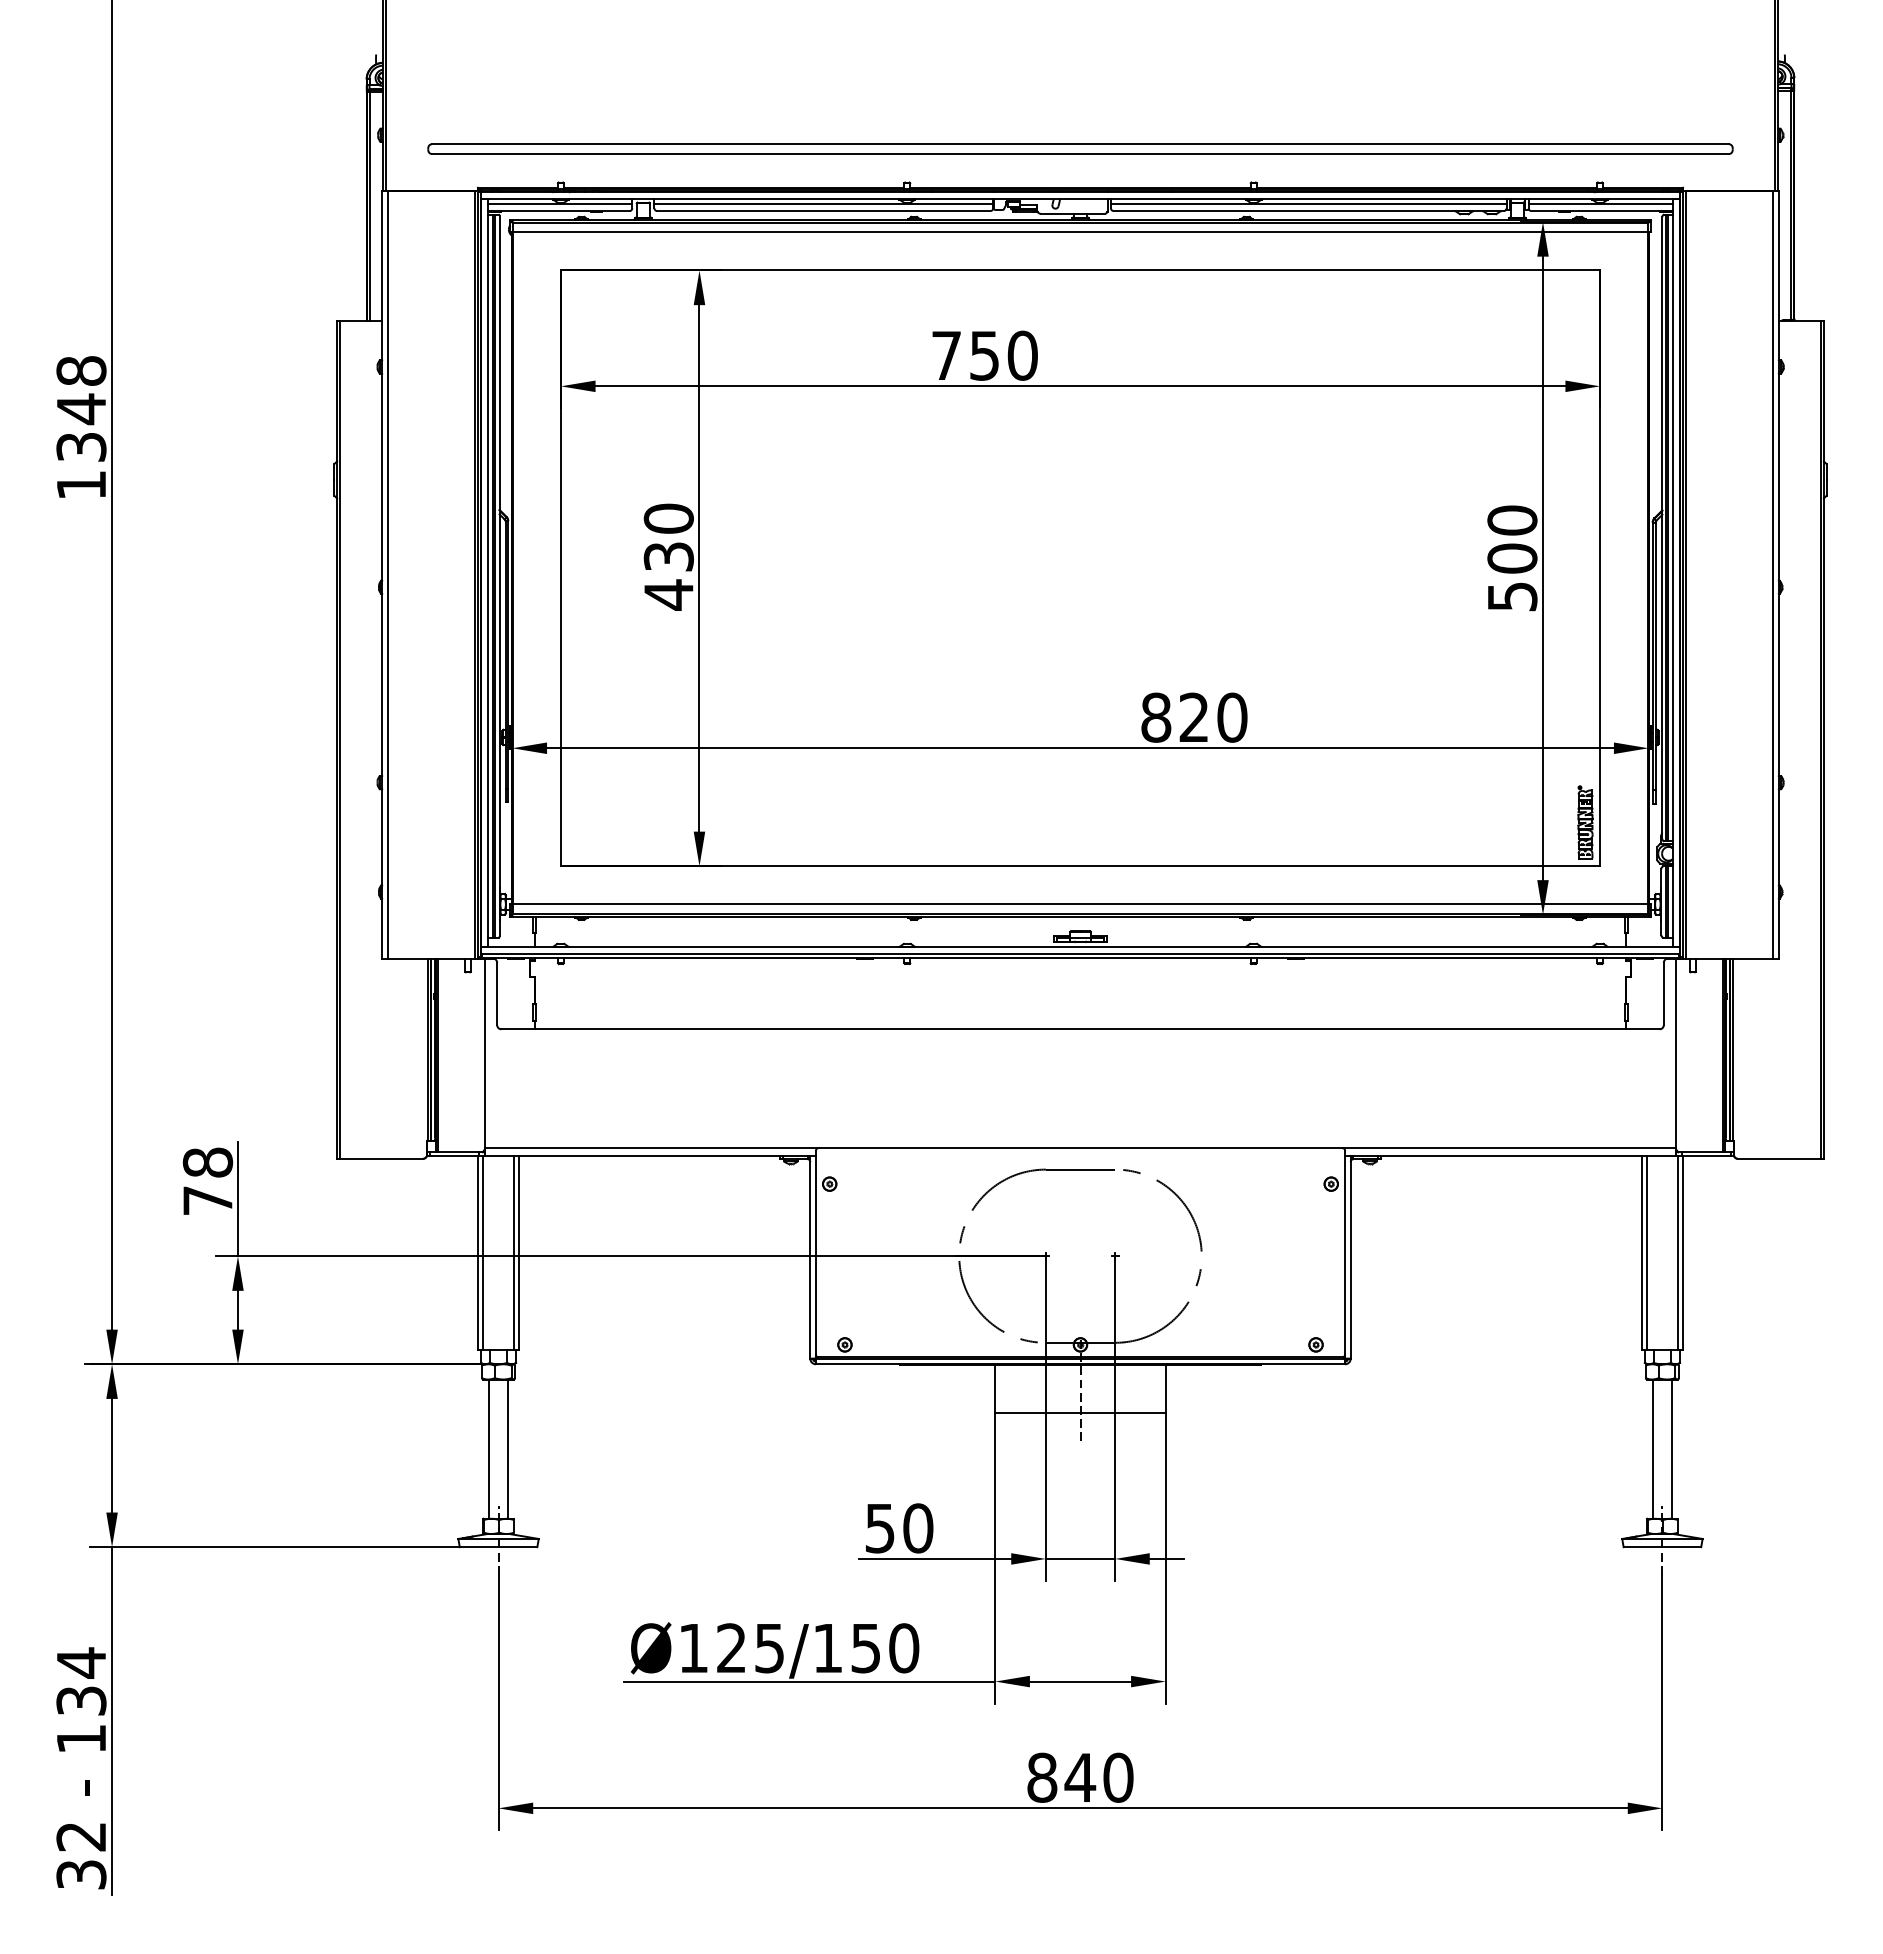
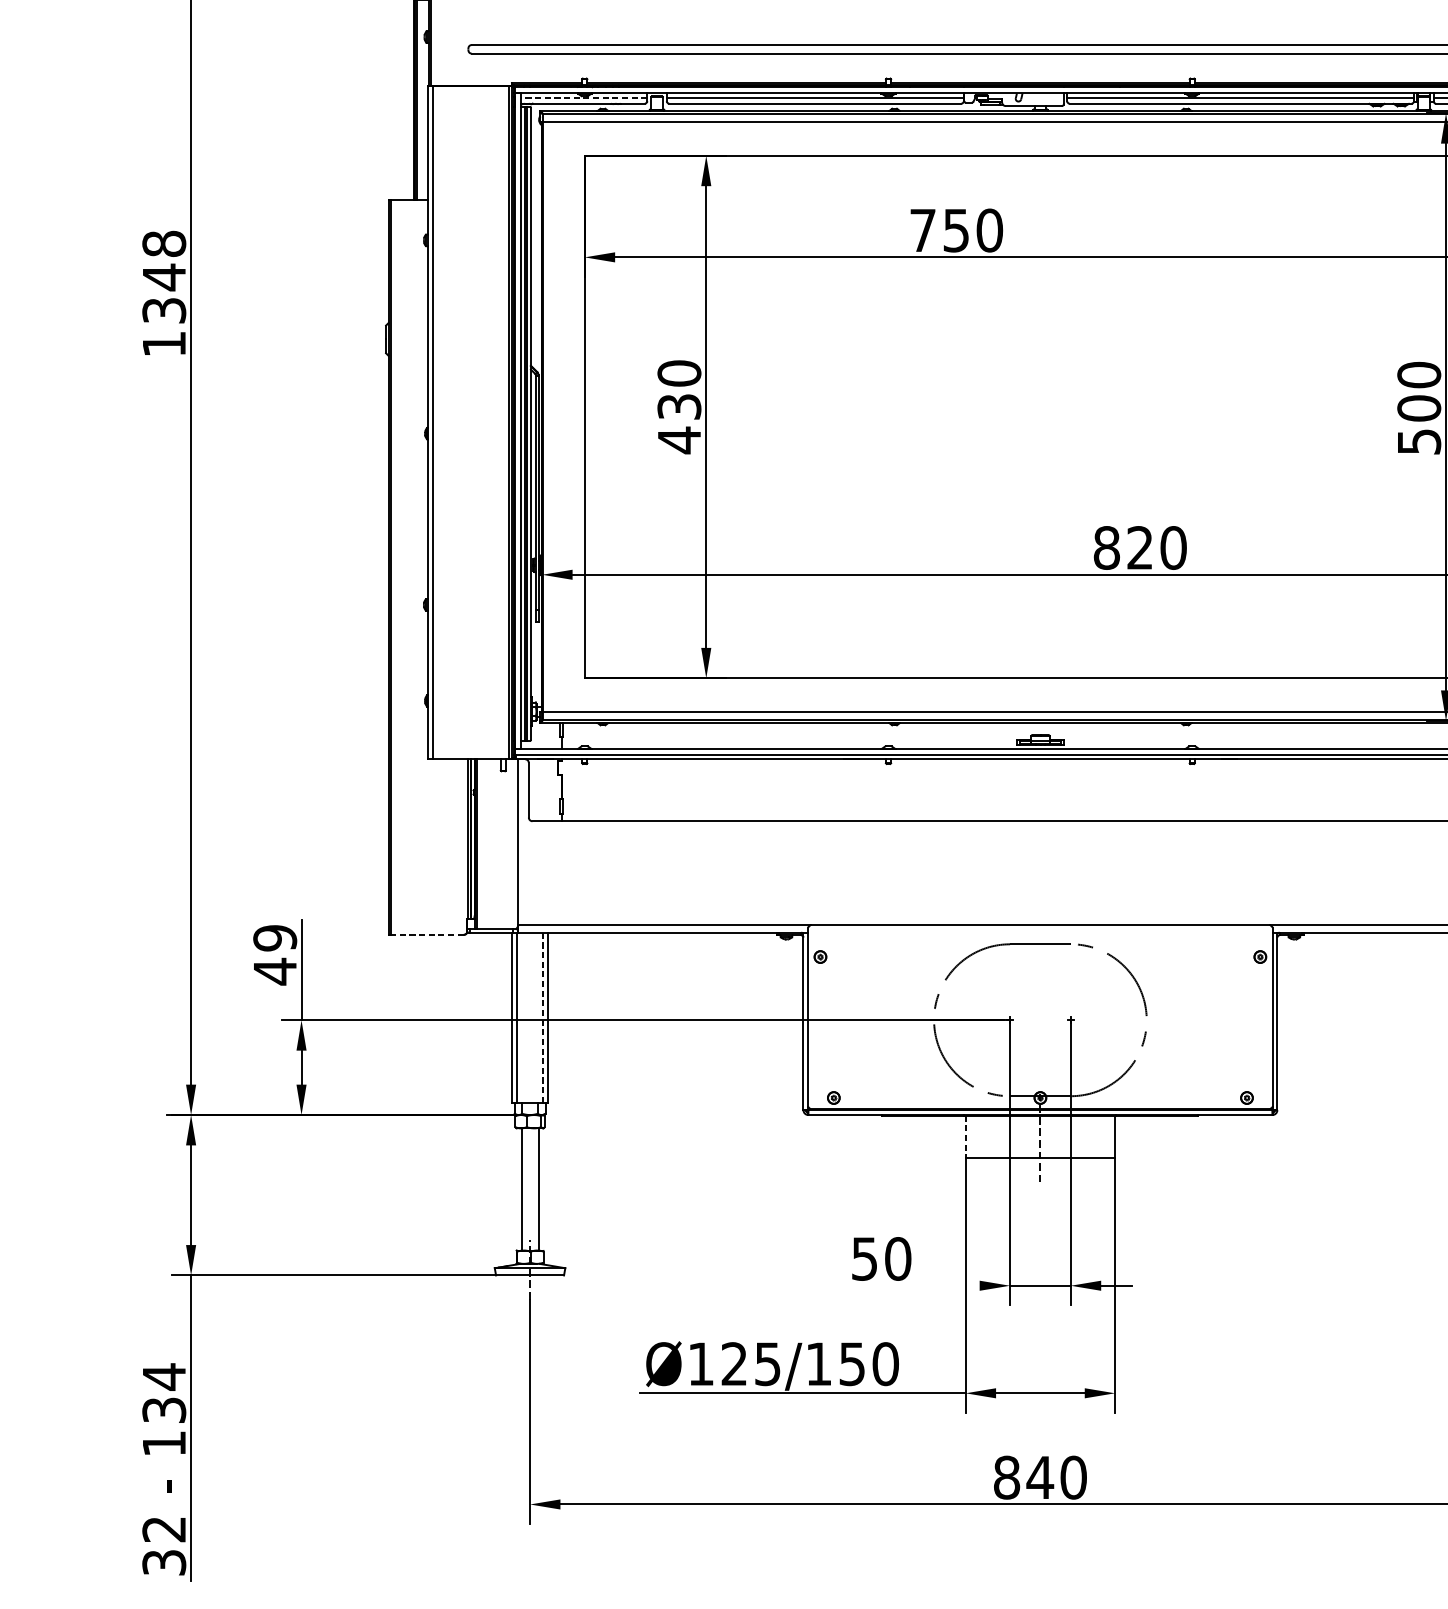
line: (559, 204) -> (583, 97), solid -> dashed
line: (381, 1158) -> (427, 934), solid -> dashed
text: (208, 1181) -> (275, 954), 78 -> 49
line: (513, 1253) -> (543, 1017), solid -> dashed
line: (995, 1389) -> (965, 1137), solid -> dashed
line: (935, 1558) -> (913, 1285), removed

